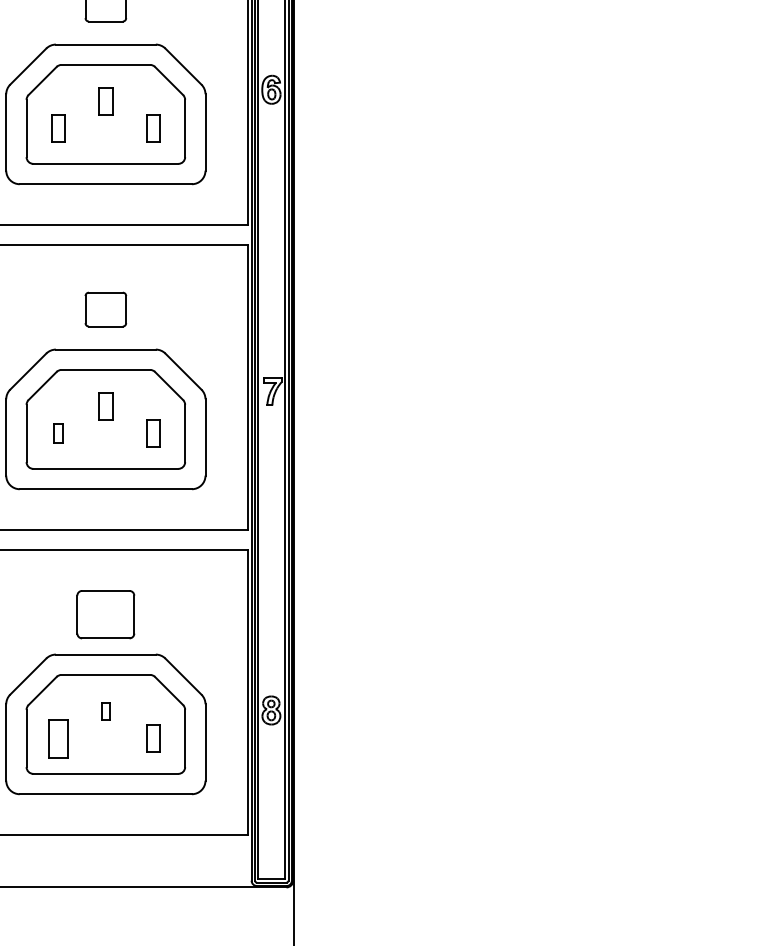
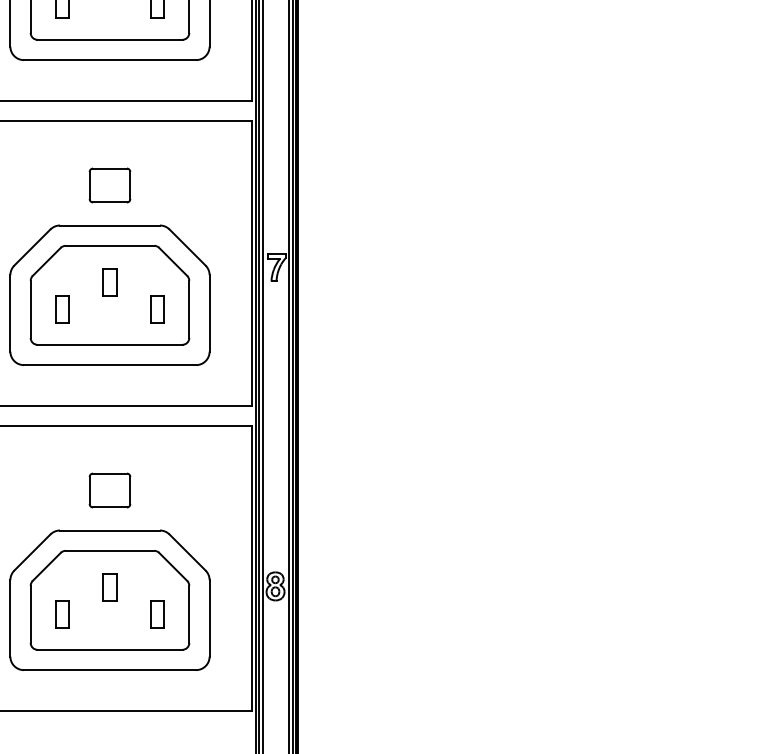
part: (58, 433) -> (62, 309), size x1.43
part: (105, 614) -> (109, 490), size x0.71
part: (105, 711) -> (109, 587), size x1.67
part: (58, 738) -> (62, 614), size x0.71

